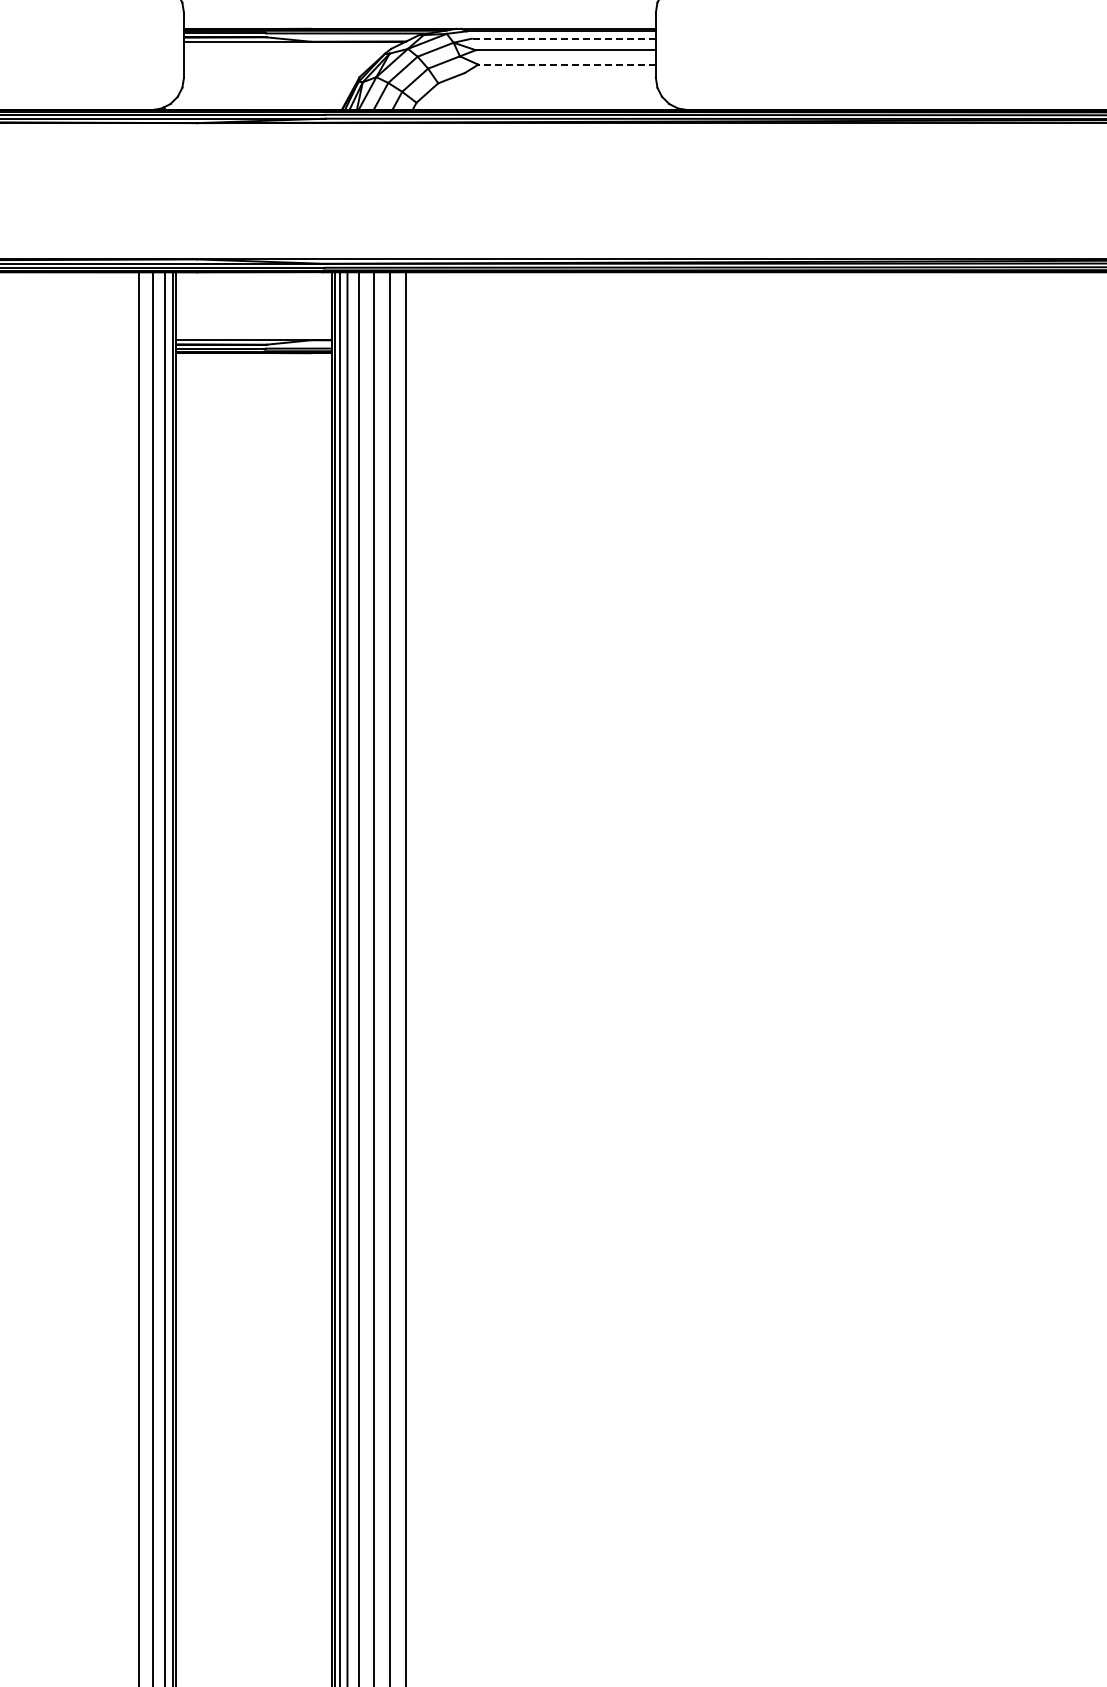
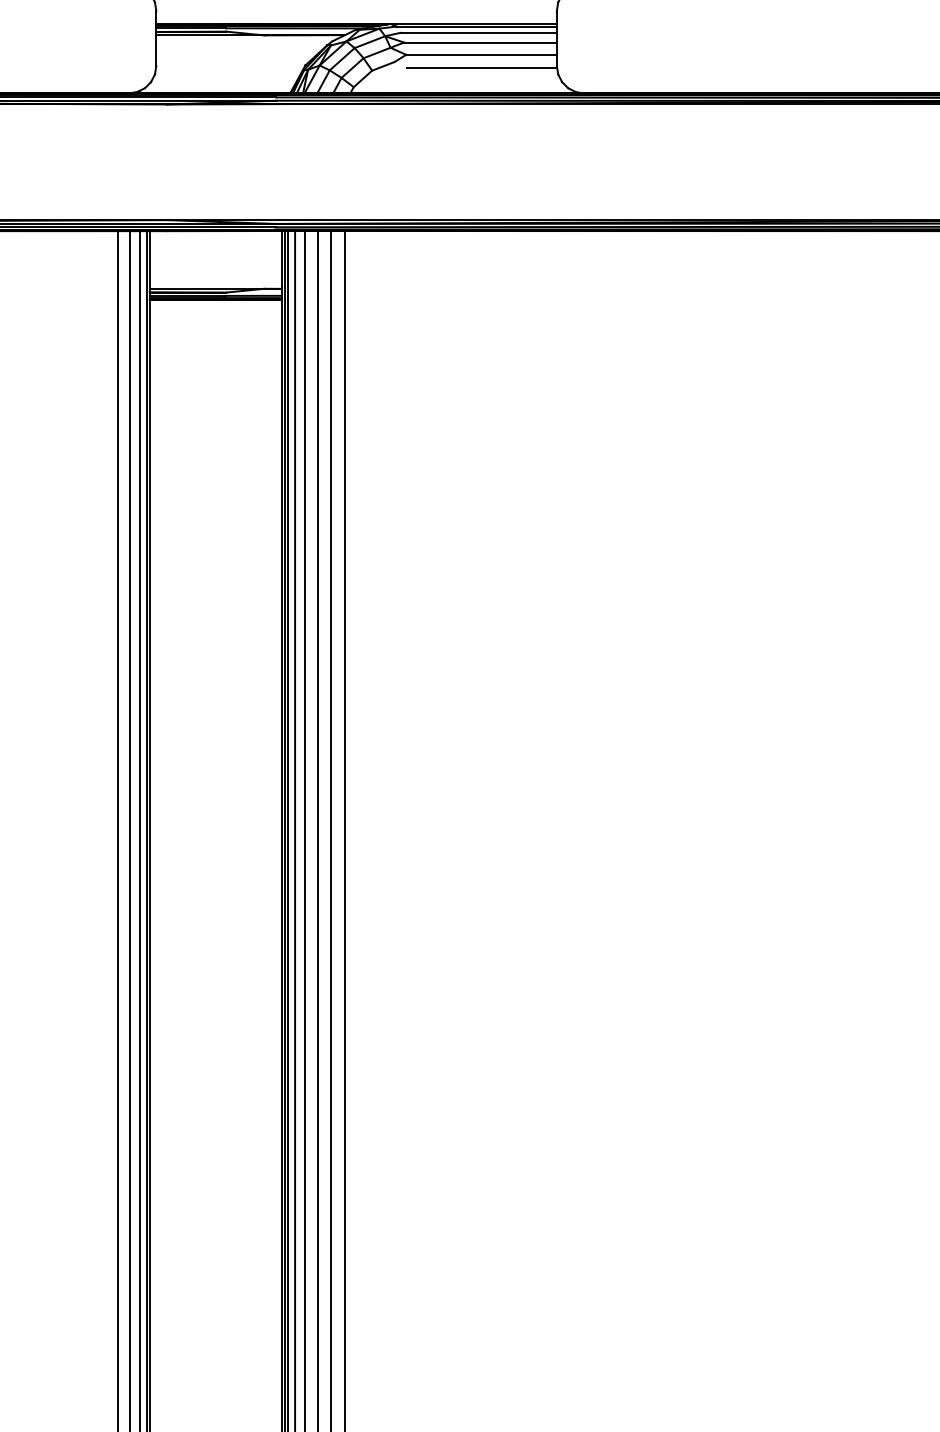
line: (563, 38) -> (478, 32), dashed -> solid
line: (567, 64) -> (481, 54), dashed -> solid
line: (567, 80) -> (481, 68), added

